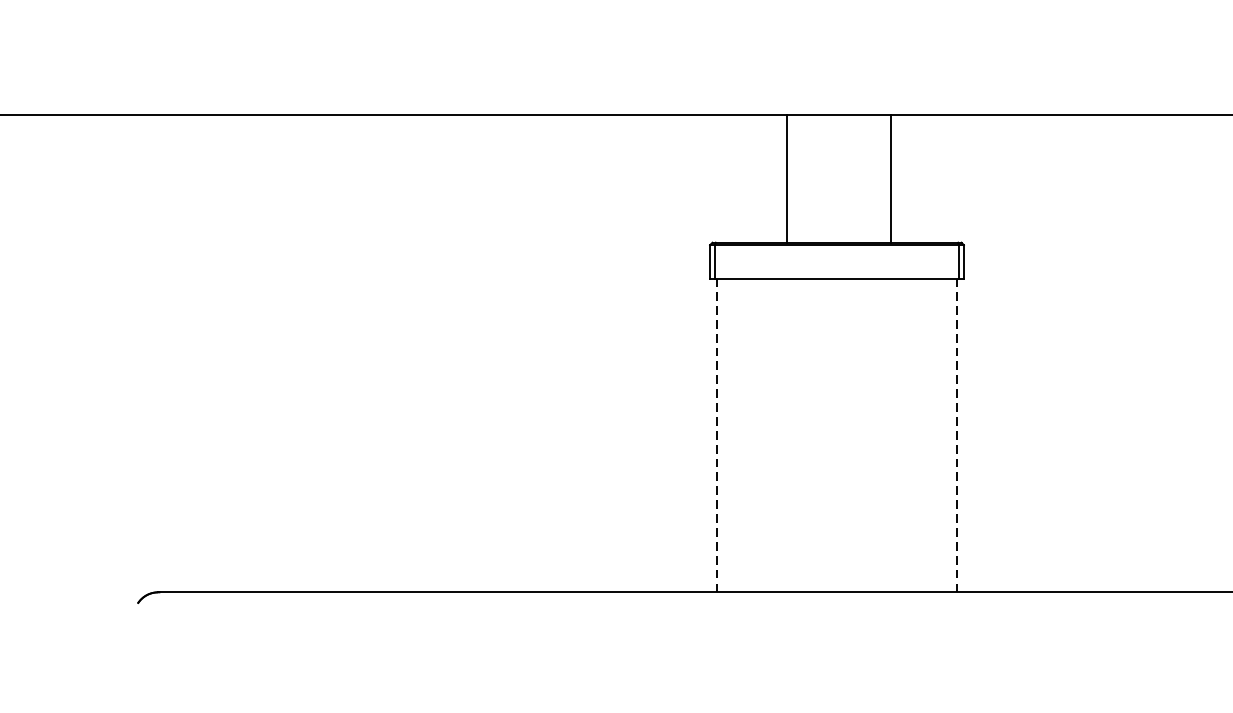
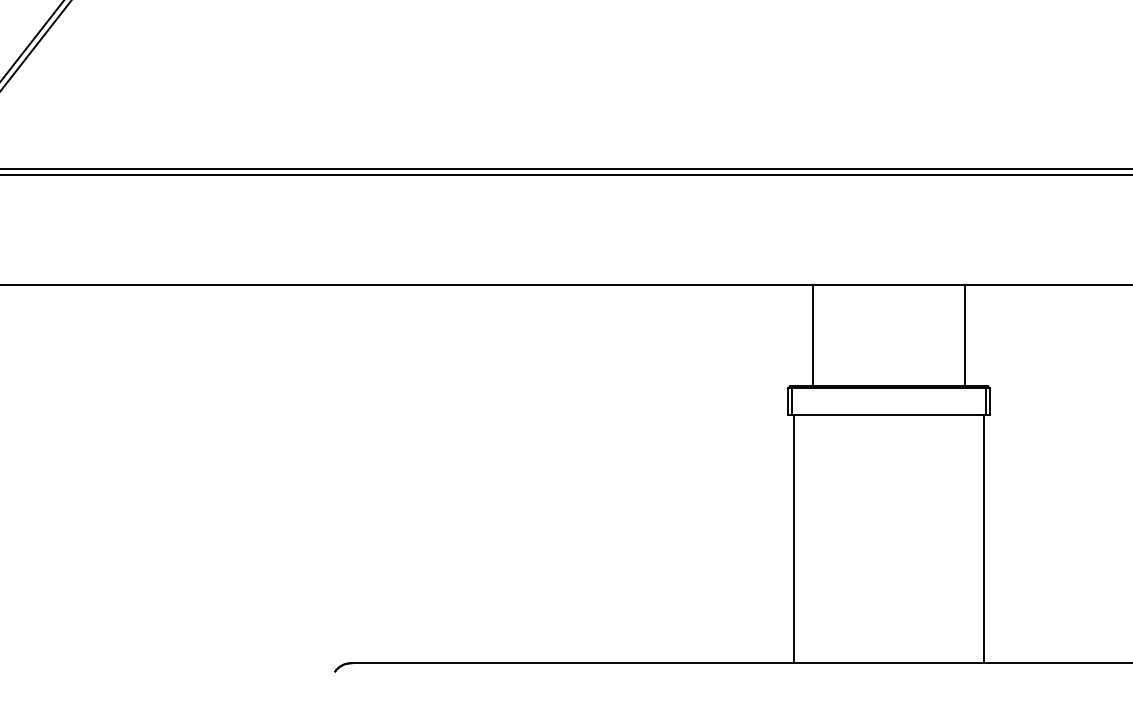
line: (787, 178) -> (813, 335), moved
line: (890, 178) -> (964, 335), moved
line: (717, 434) -> (794, 538), dashed -> solid
line: (956, 434) -> (983, 538), dashed -> solid

